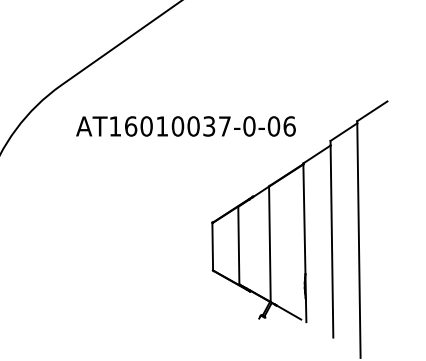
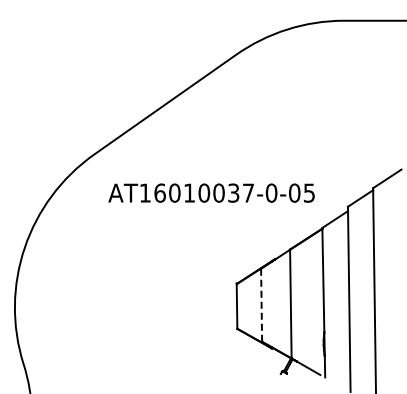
text: (289, 125) -> (309, 192), AT16010037-0-06 -> AT16010037-0-05
line: (238, 244) -> (261, 304), solid -> dashed

